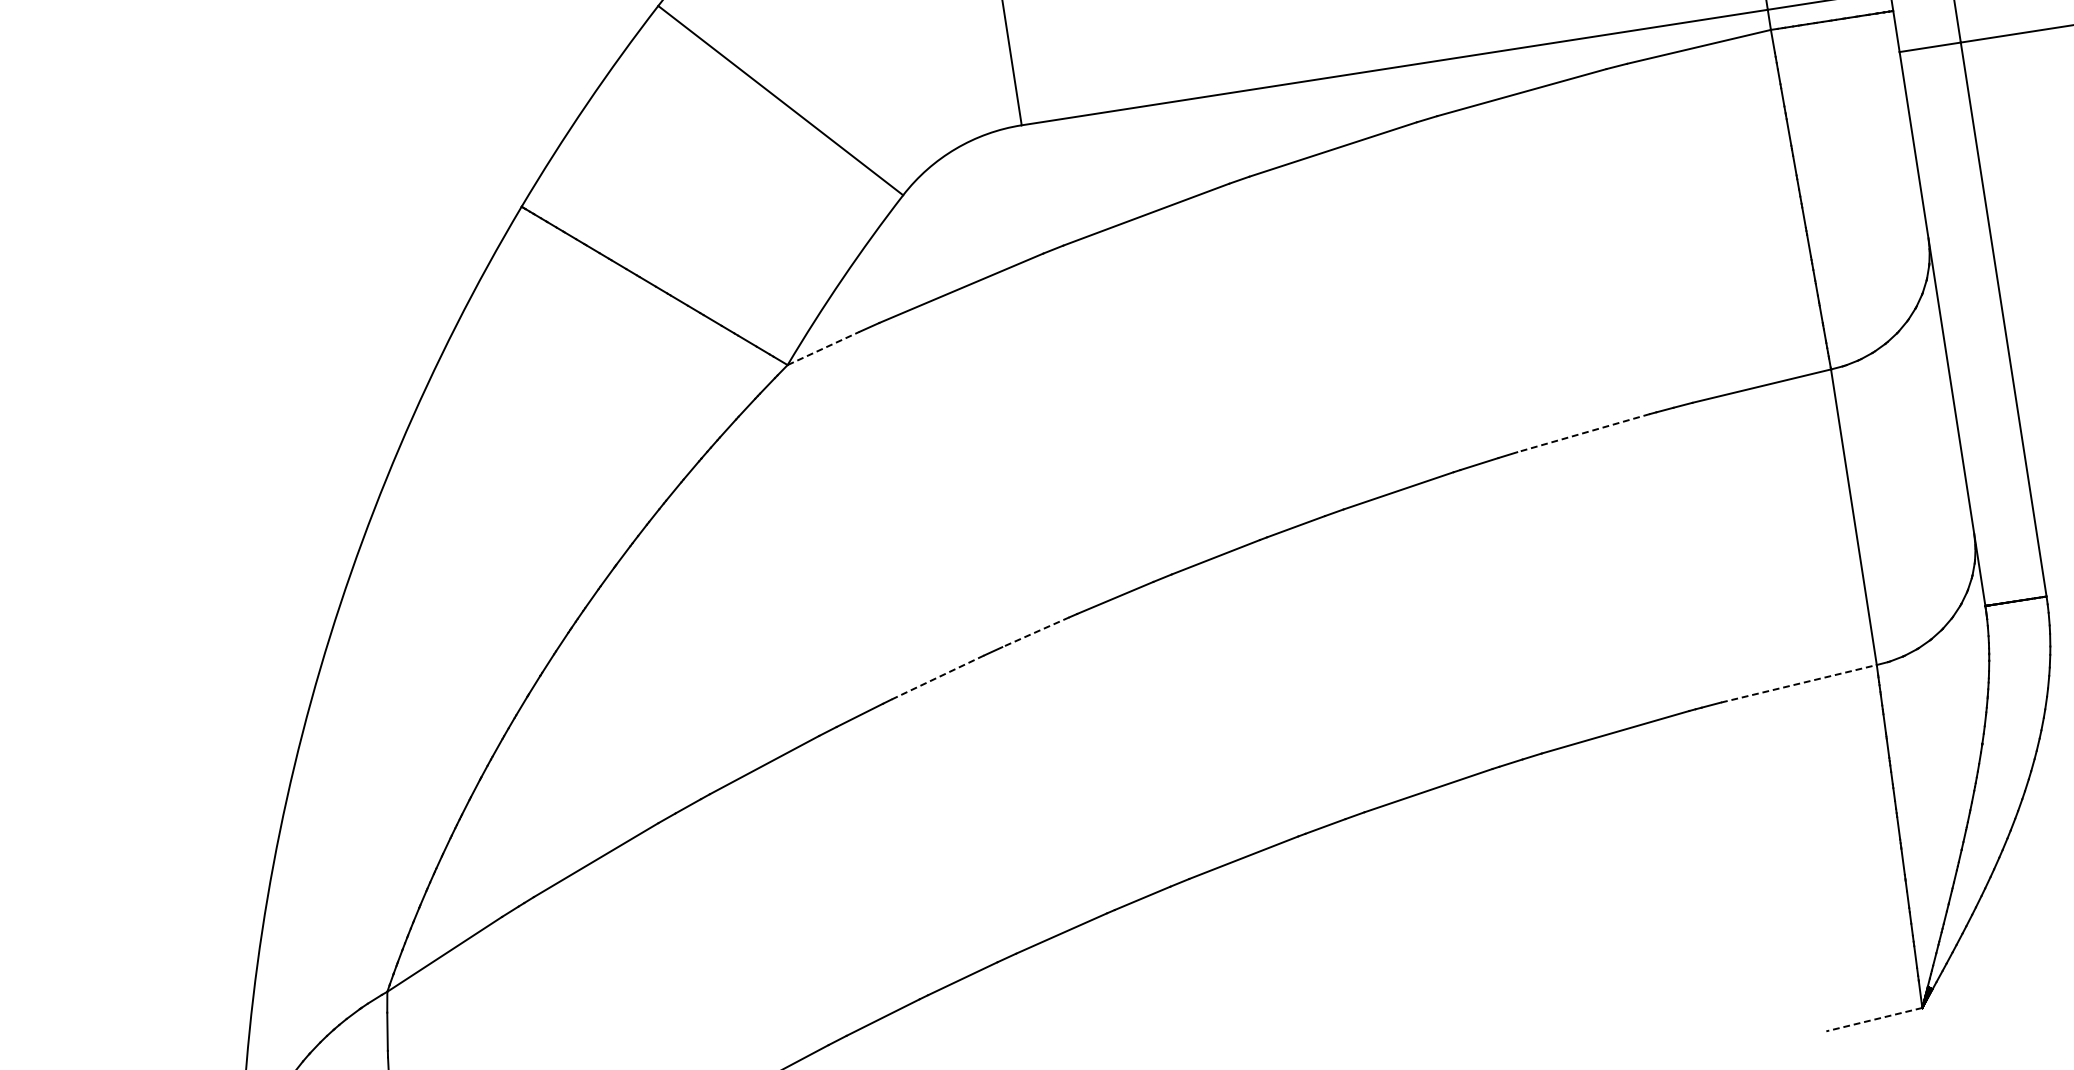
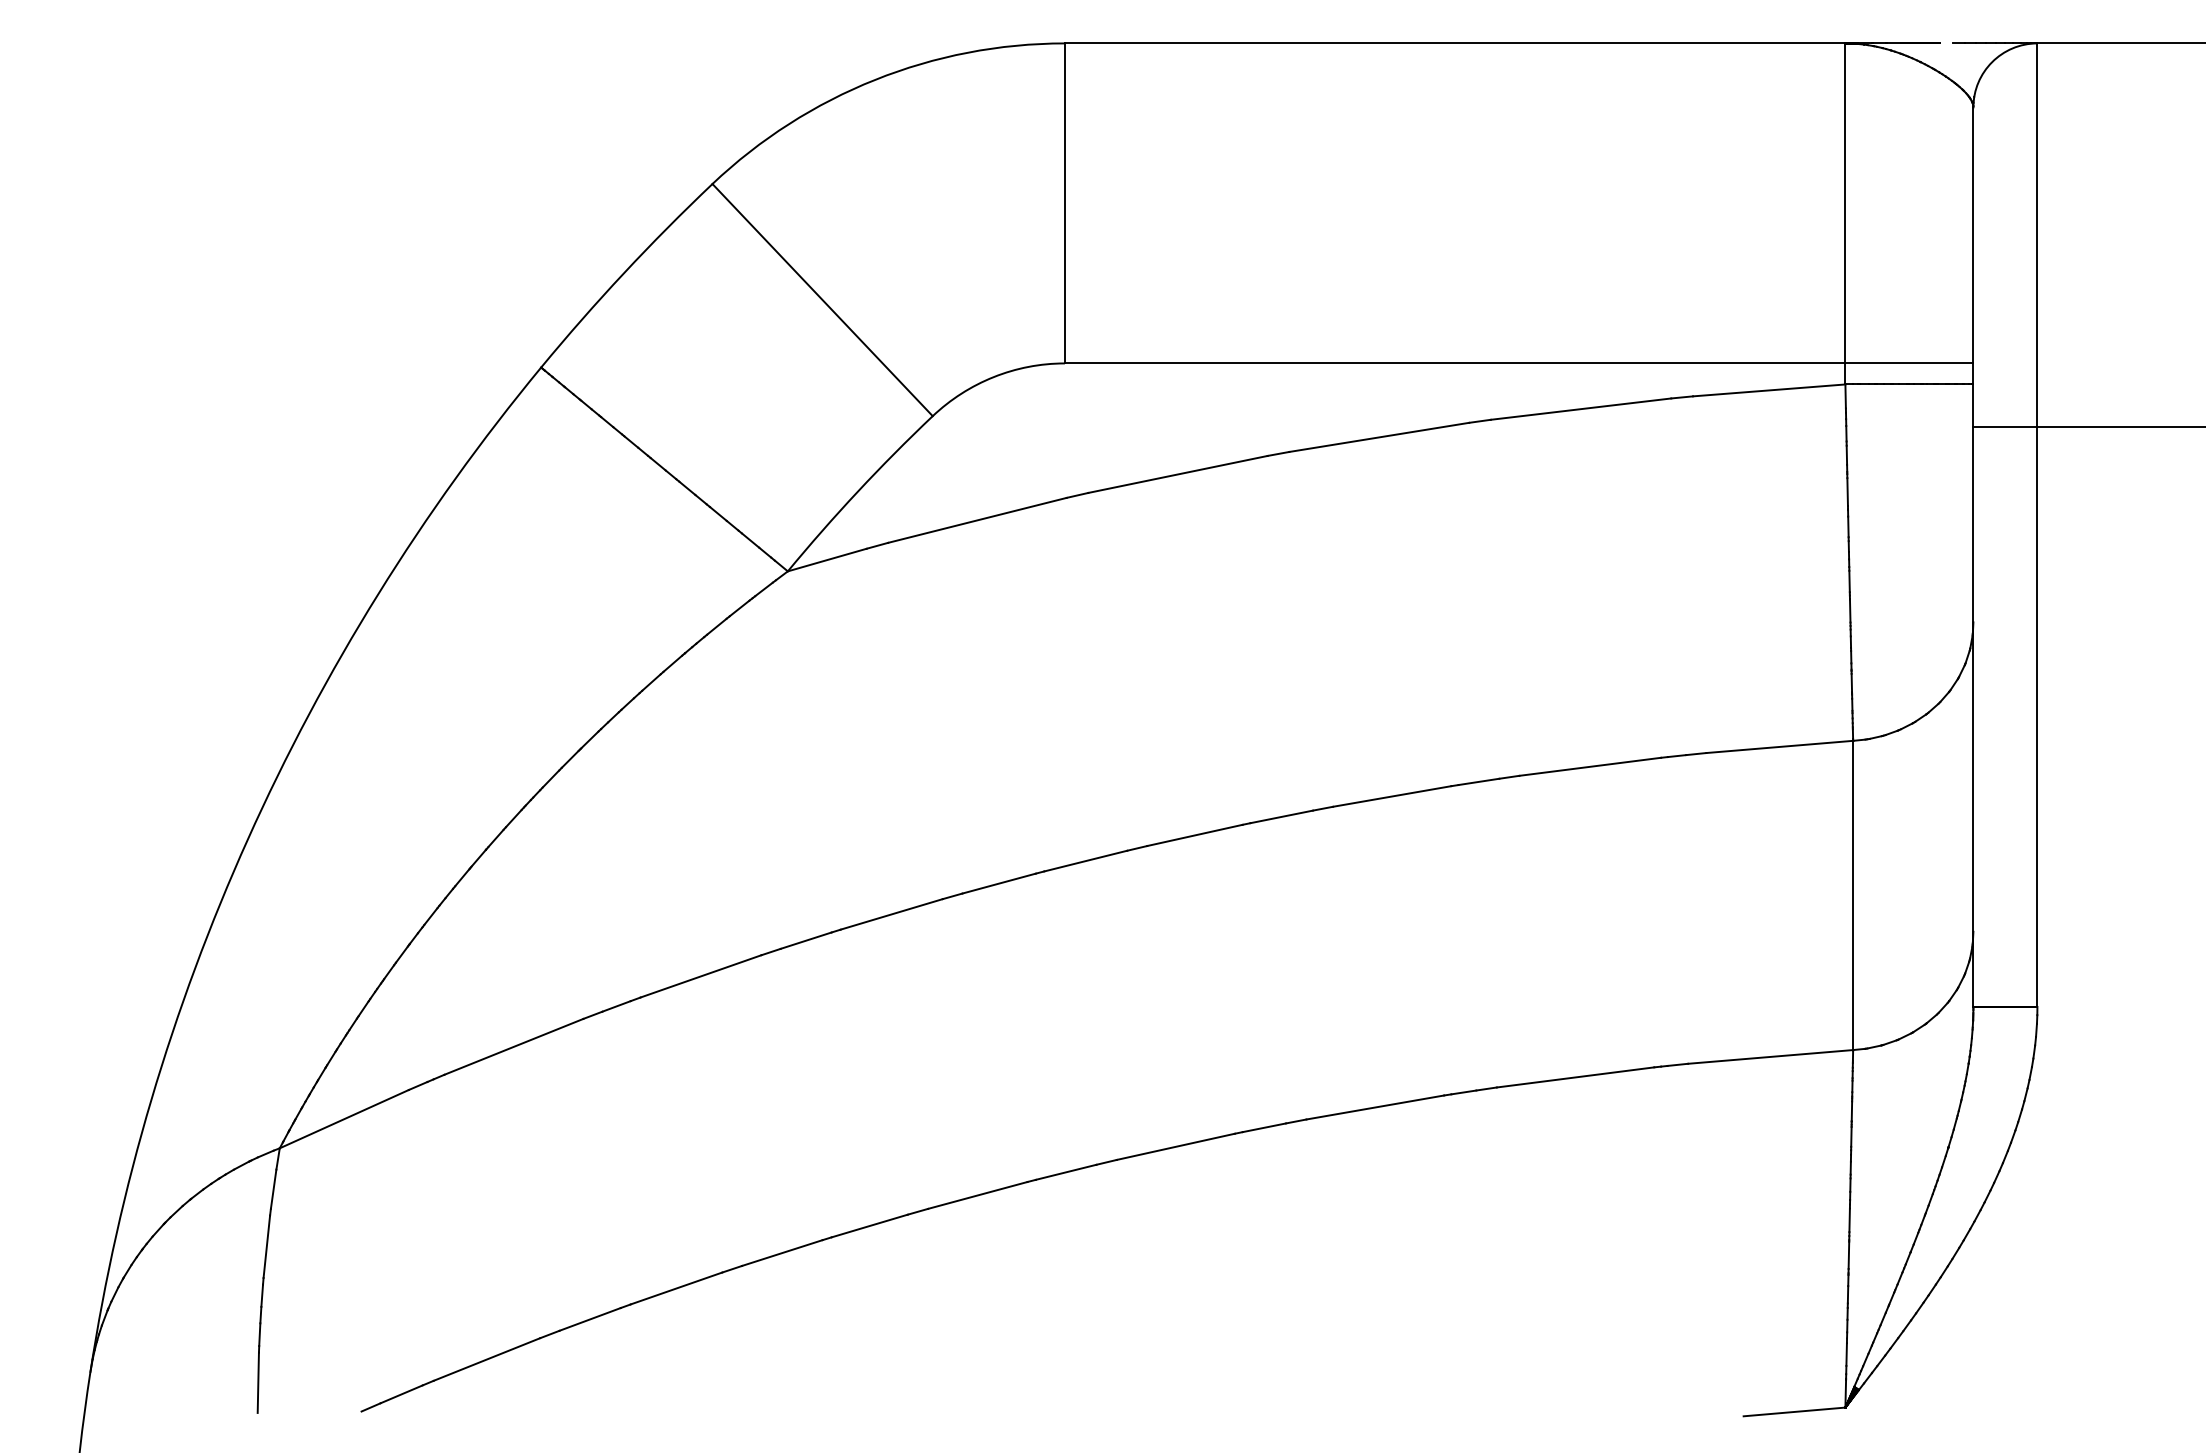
line: (823, 347) -> (827, 559), dashed -> solid
line: (1582, 432) -> (1589, 766), dashed -> solid
line: (1035, 632) -> (998, 883), dashed -> solid
line: (937, 677) -> (891, 914), dashed -> solid
line: (1798, 683) -> (1770, 1056), dashed -> solid
line: (1874, 1019) -> (1794, 1411), dashed -> solid

